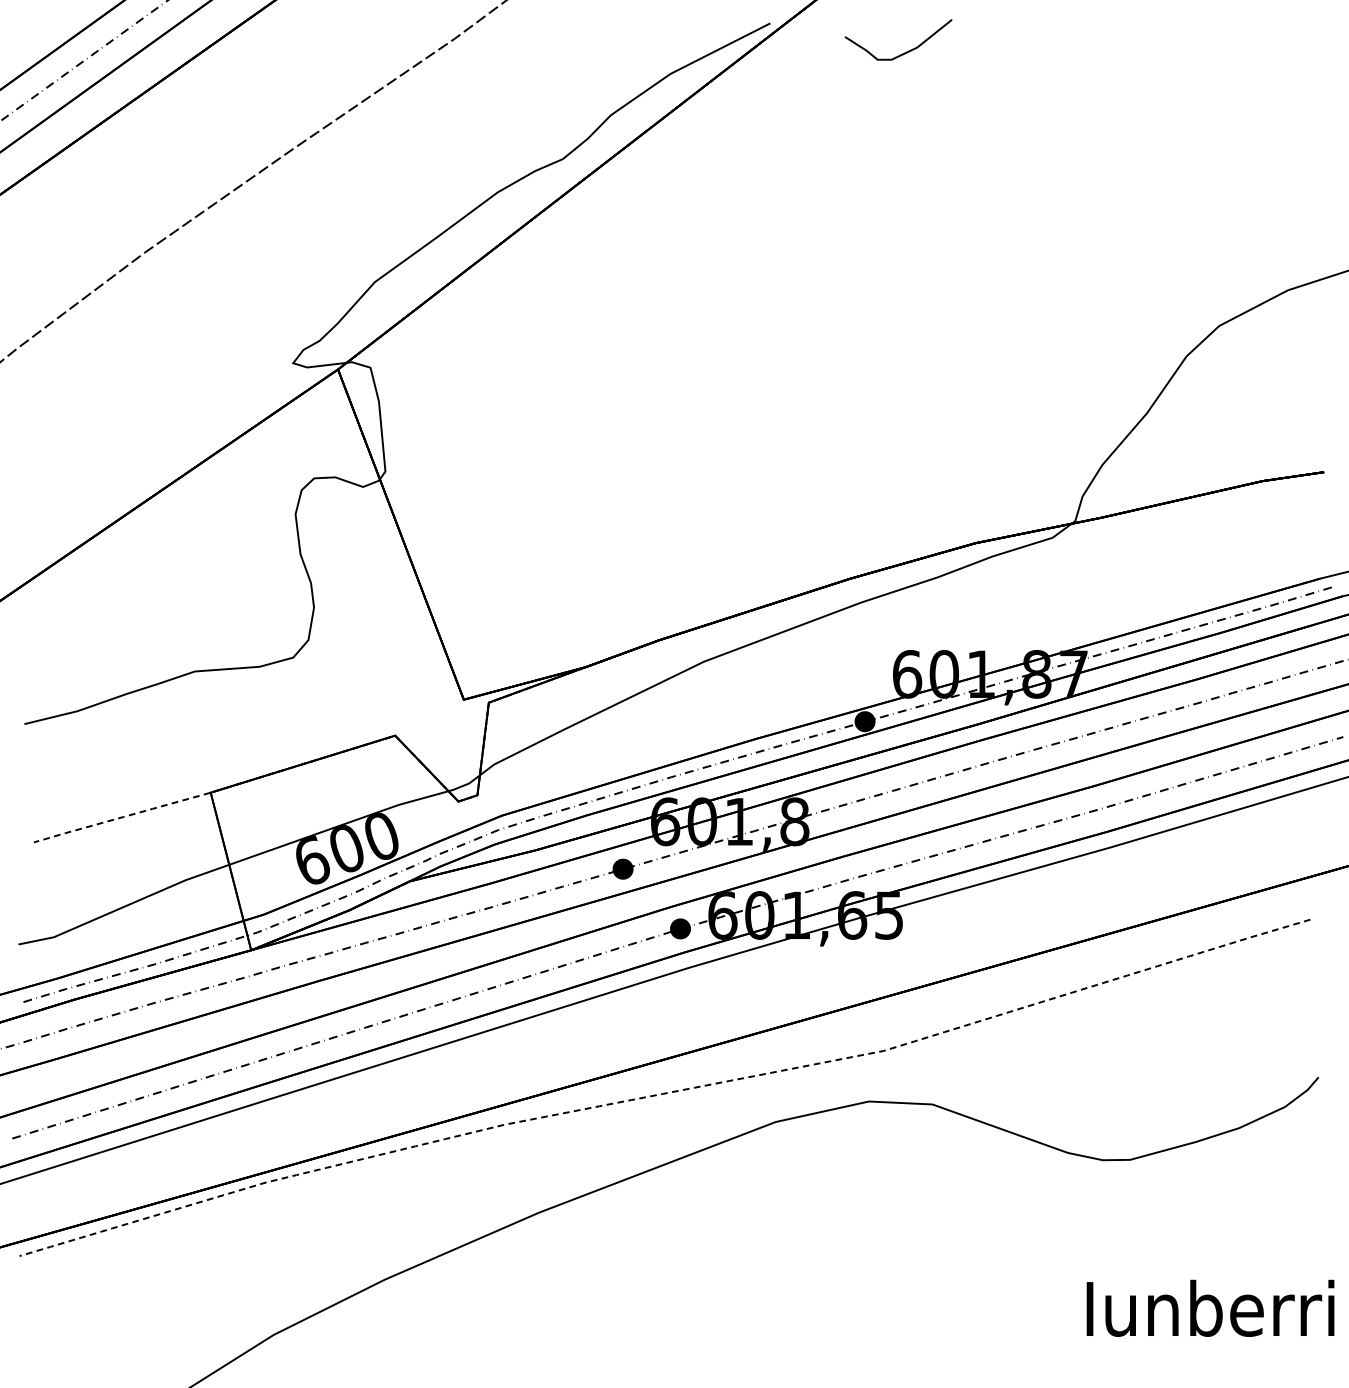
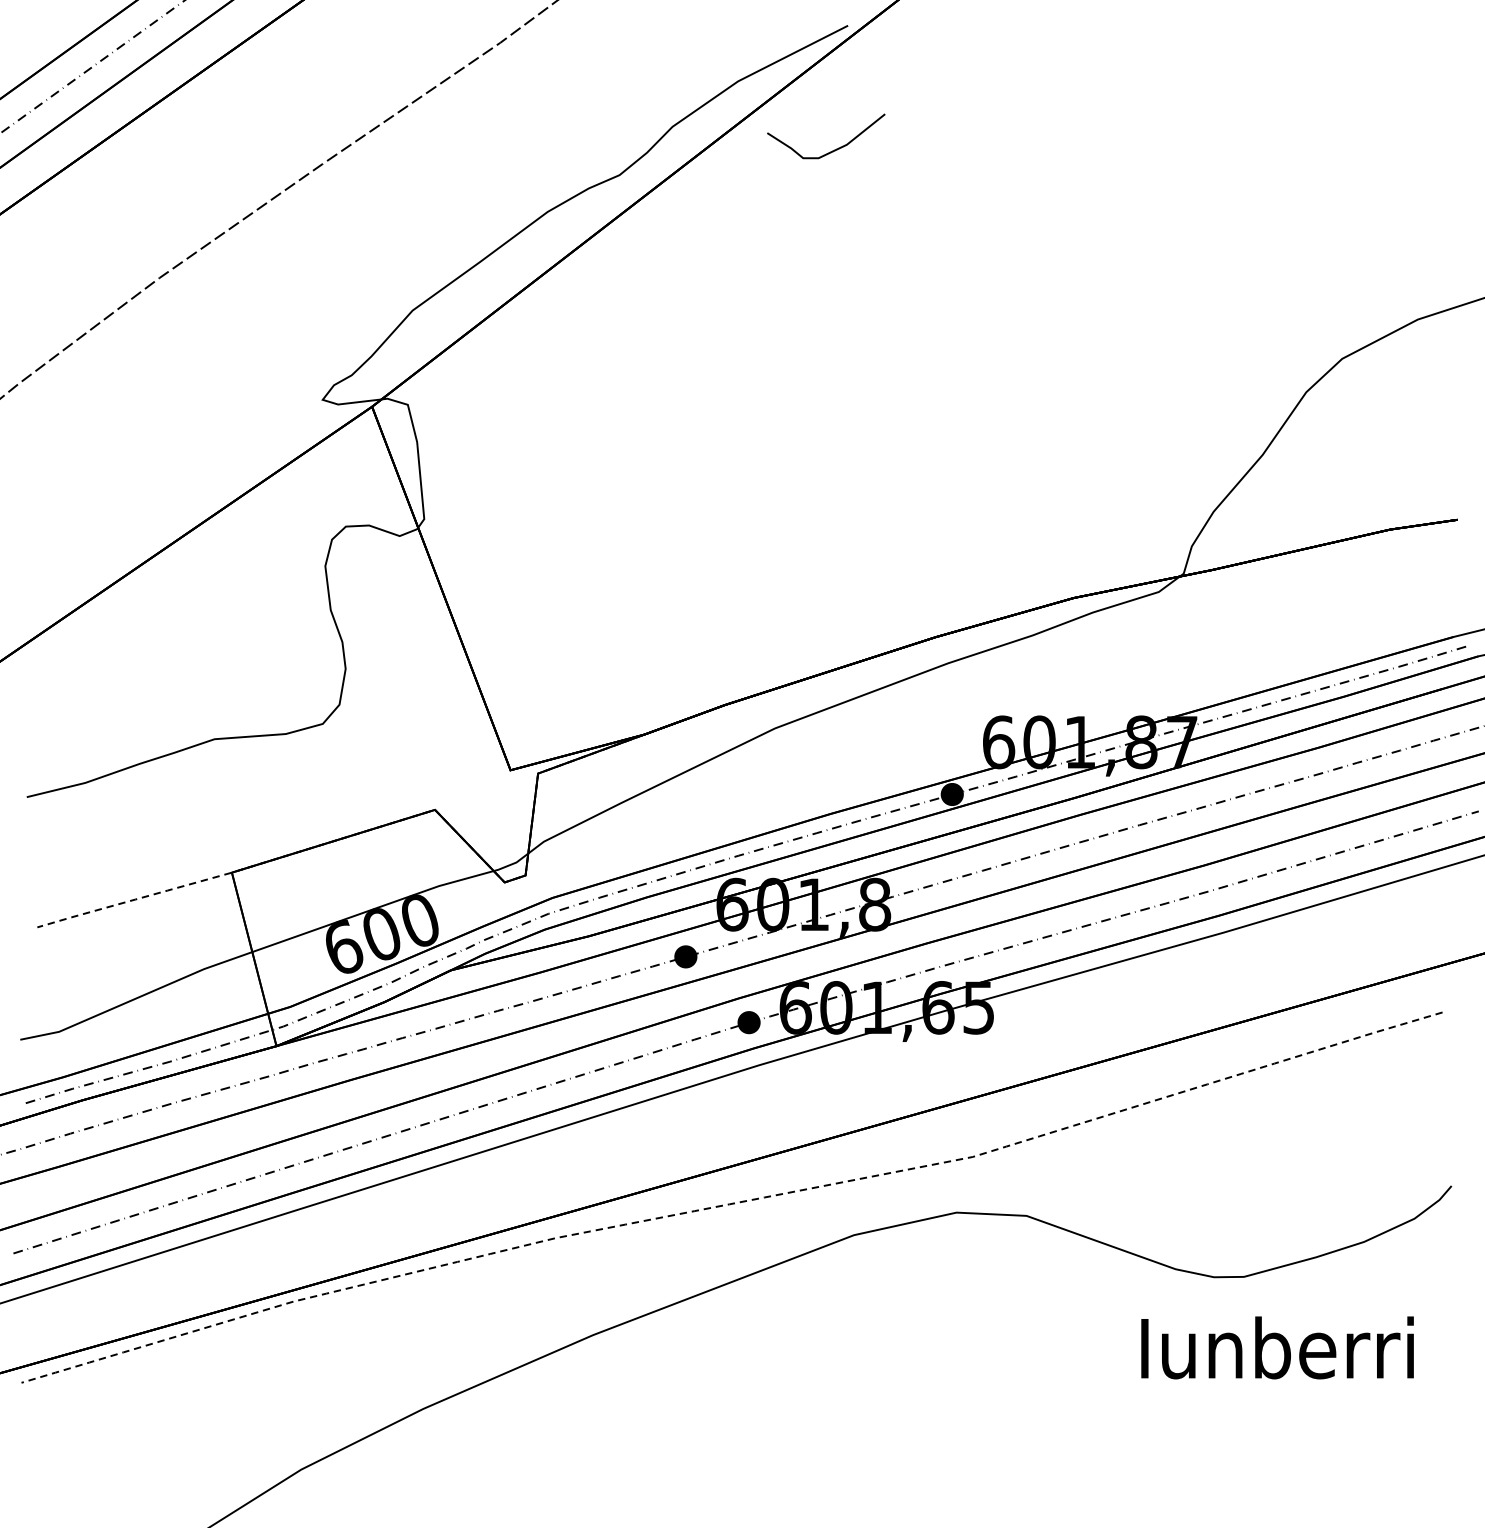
curve: (904, 52) -> (832, 150), moved
text: (1210, 1307) -> (1277, 1346), moved

